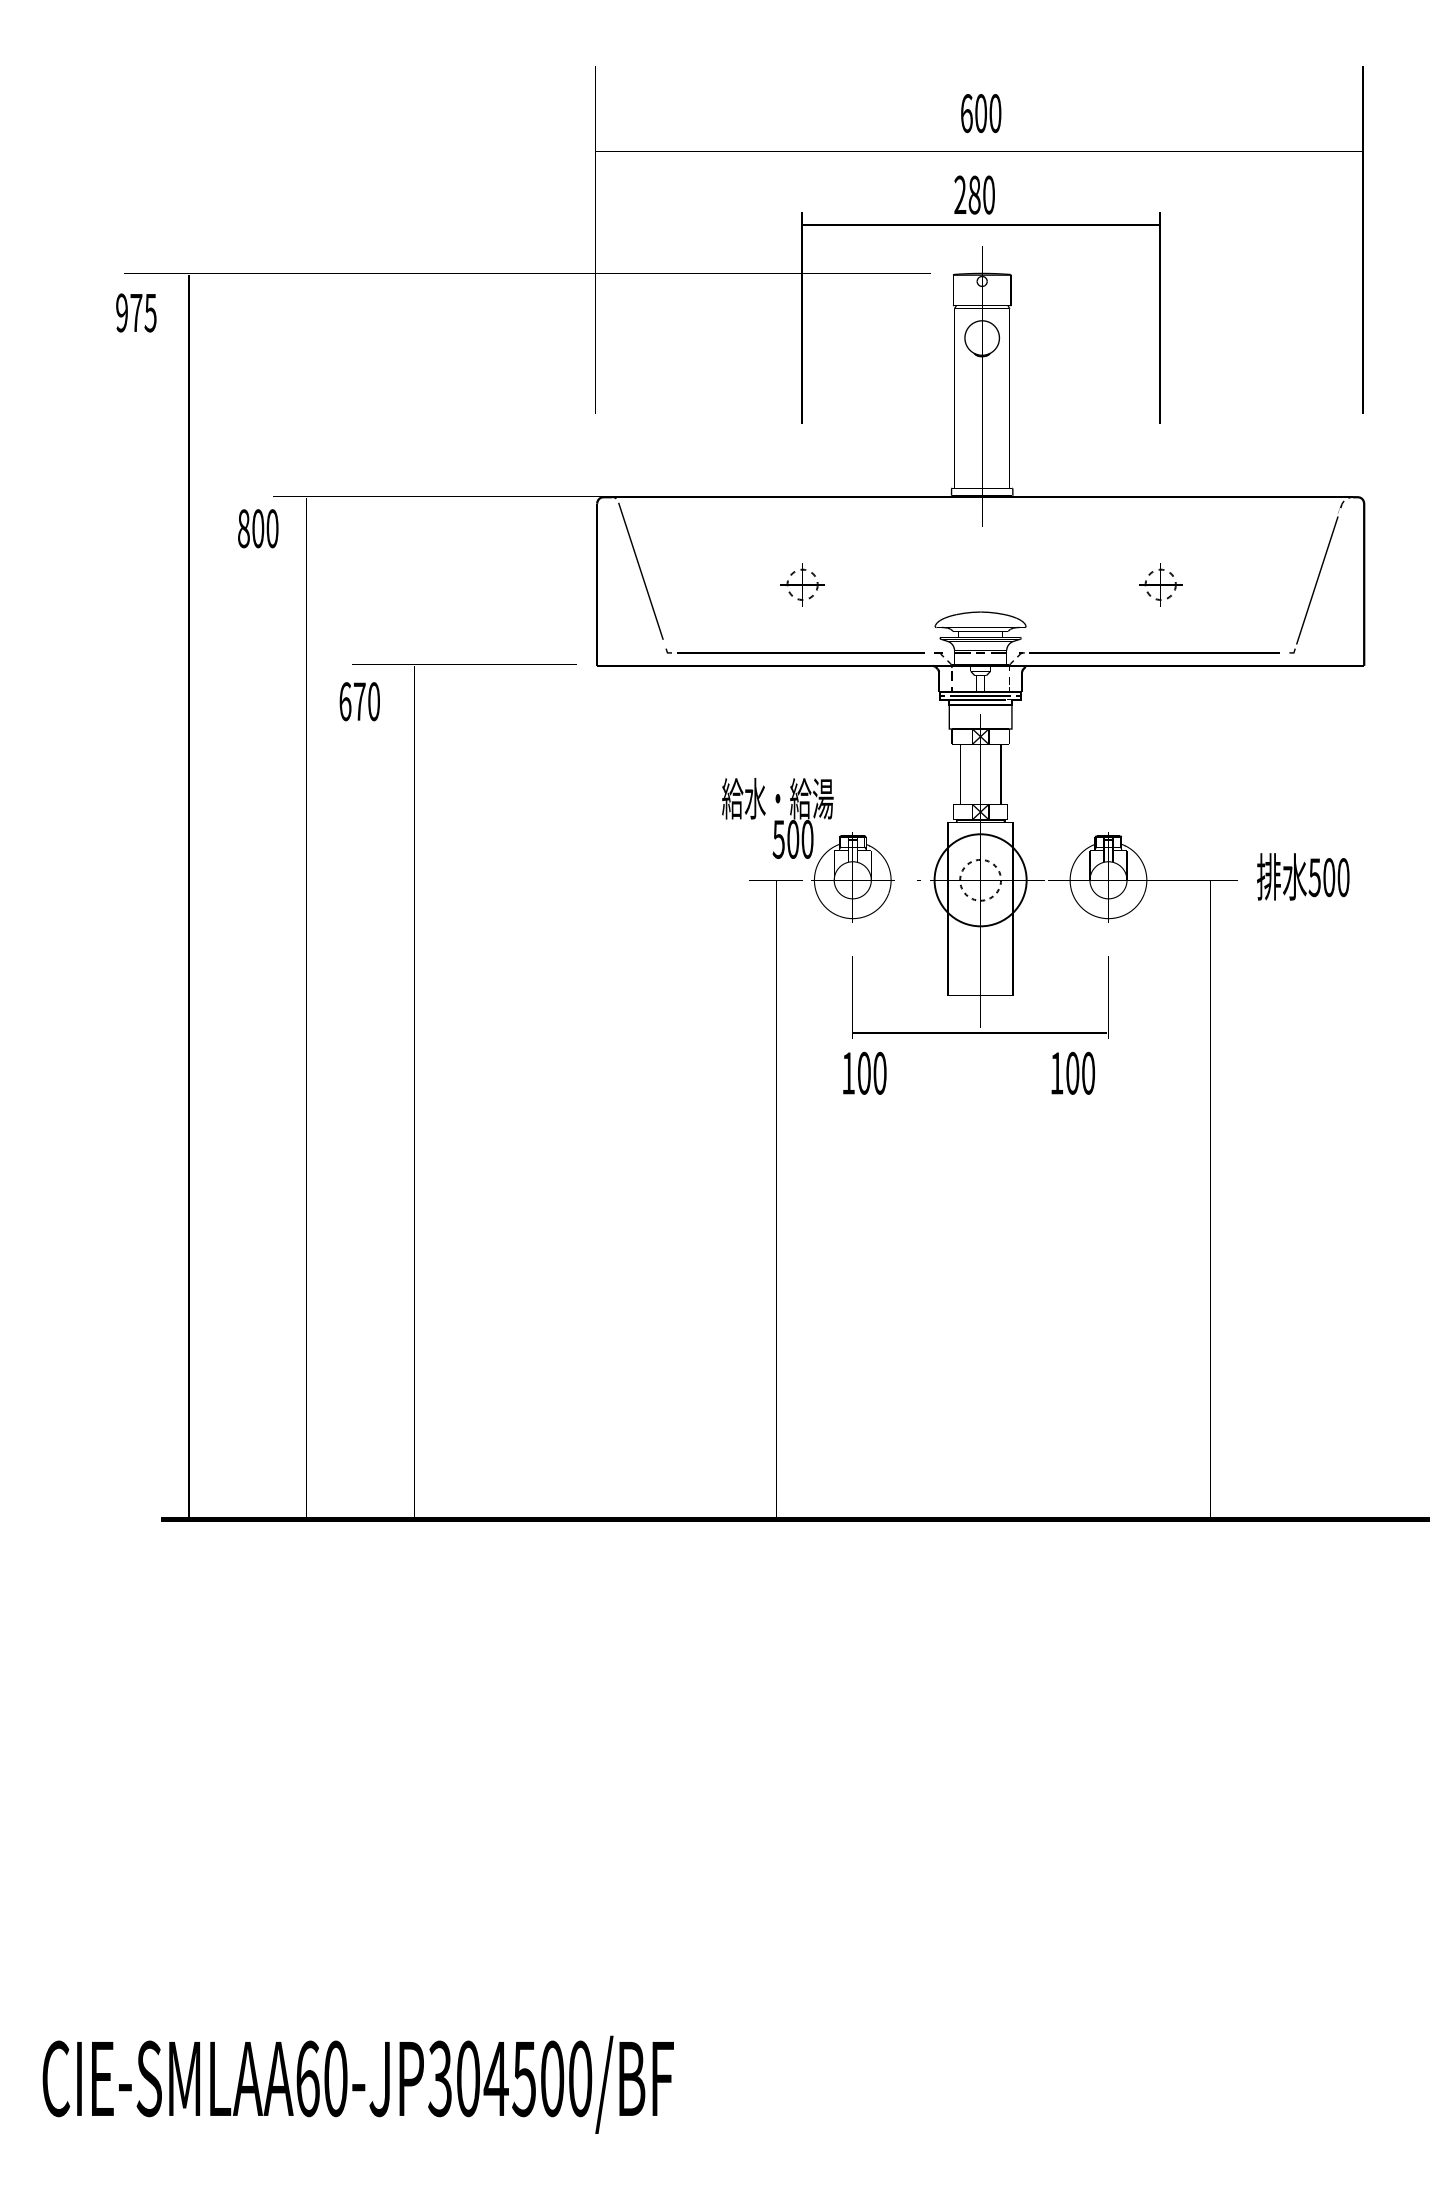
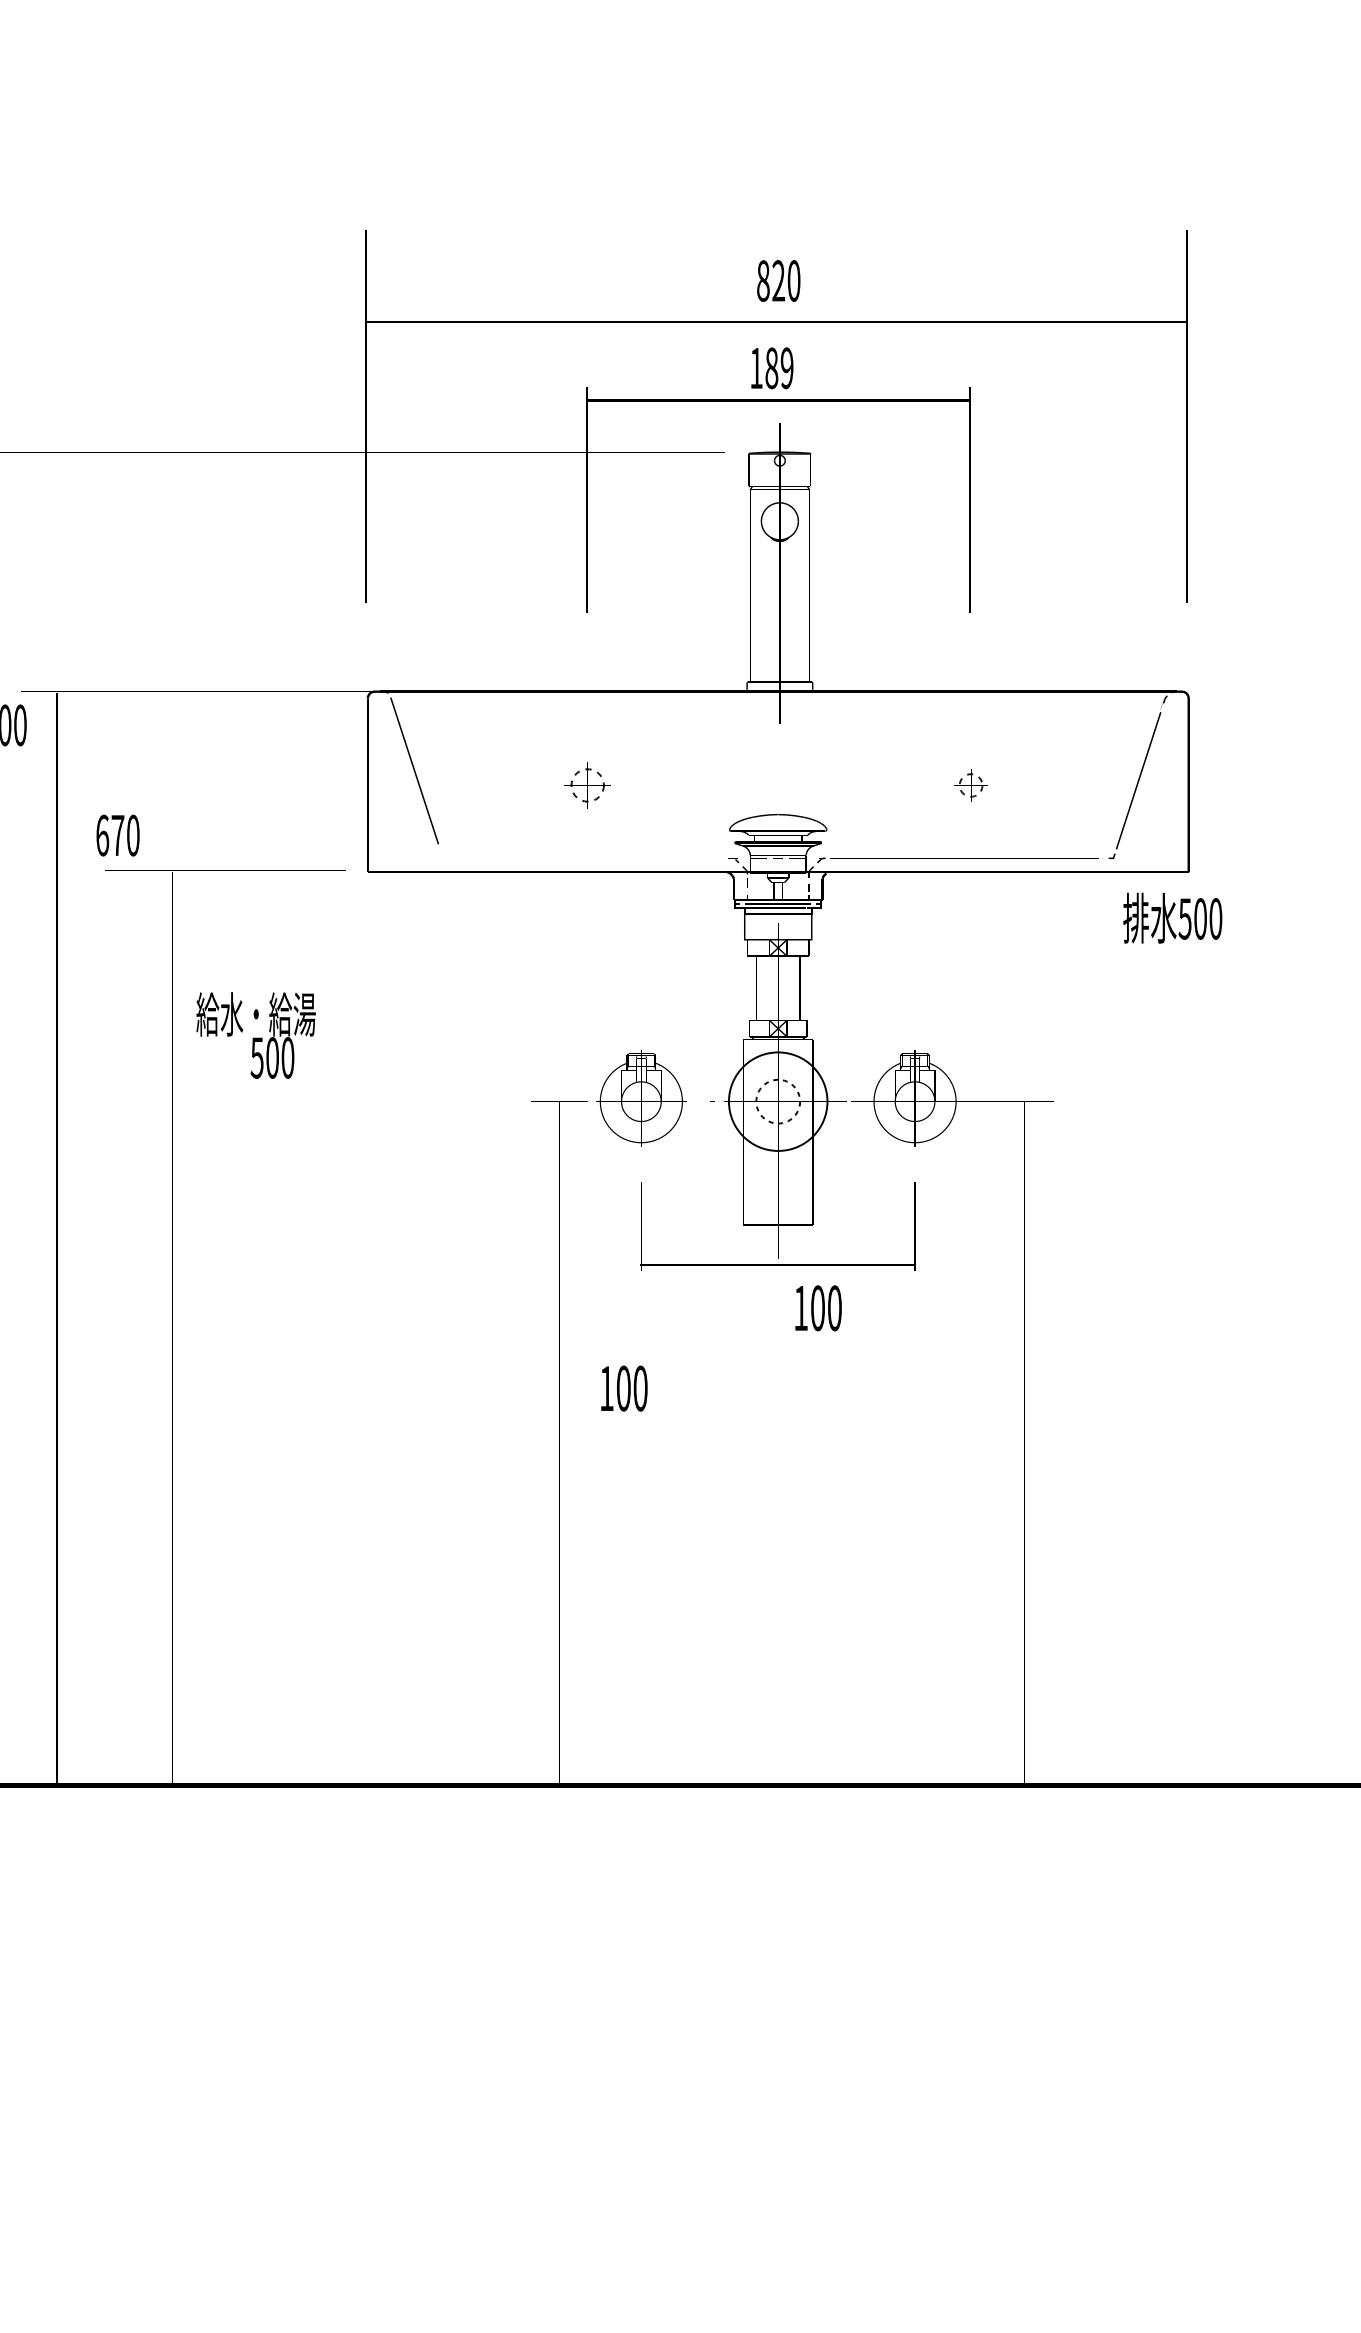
text: (973, 113) -> (770, 280), 600 -> 820
text: (974, 194) -> (771, 367), 280 -> 189
part: (1160, 584) -> (970, 785), size x0.7
part: (794, 650) -> (579, 855), removed
text: (359, 701) -> (117, 835), moved
text: (777, 818) -> (255, 1035), moved
text: (1303, 876) -> (1173, 917), moved
text: (864, 1072) -> (623, 1387), moved
text: (1072, 1072) -> (817, 1307), moved

